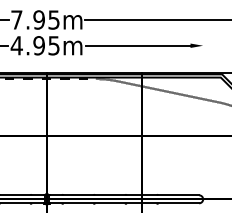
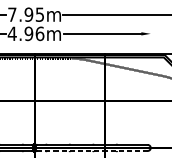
text: (54, 45) -> (40, 33), 4.95m -> 4.96m
line: (124, 203) -> (92, 151), solid -> dashed

